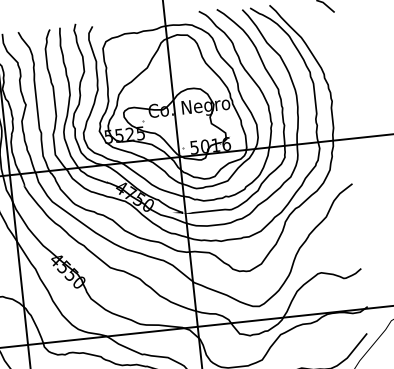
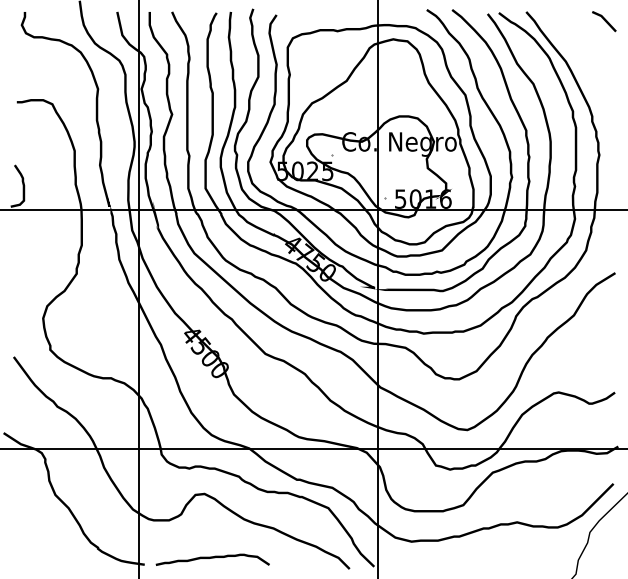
text: (119, 135) -> (297, 171), 5525 -> 5025
text: (71, 273) -> (210, 356), 4550 -> 4500

